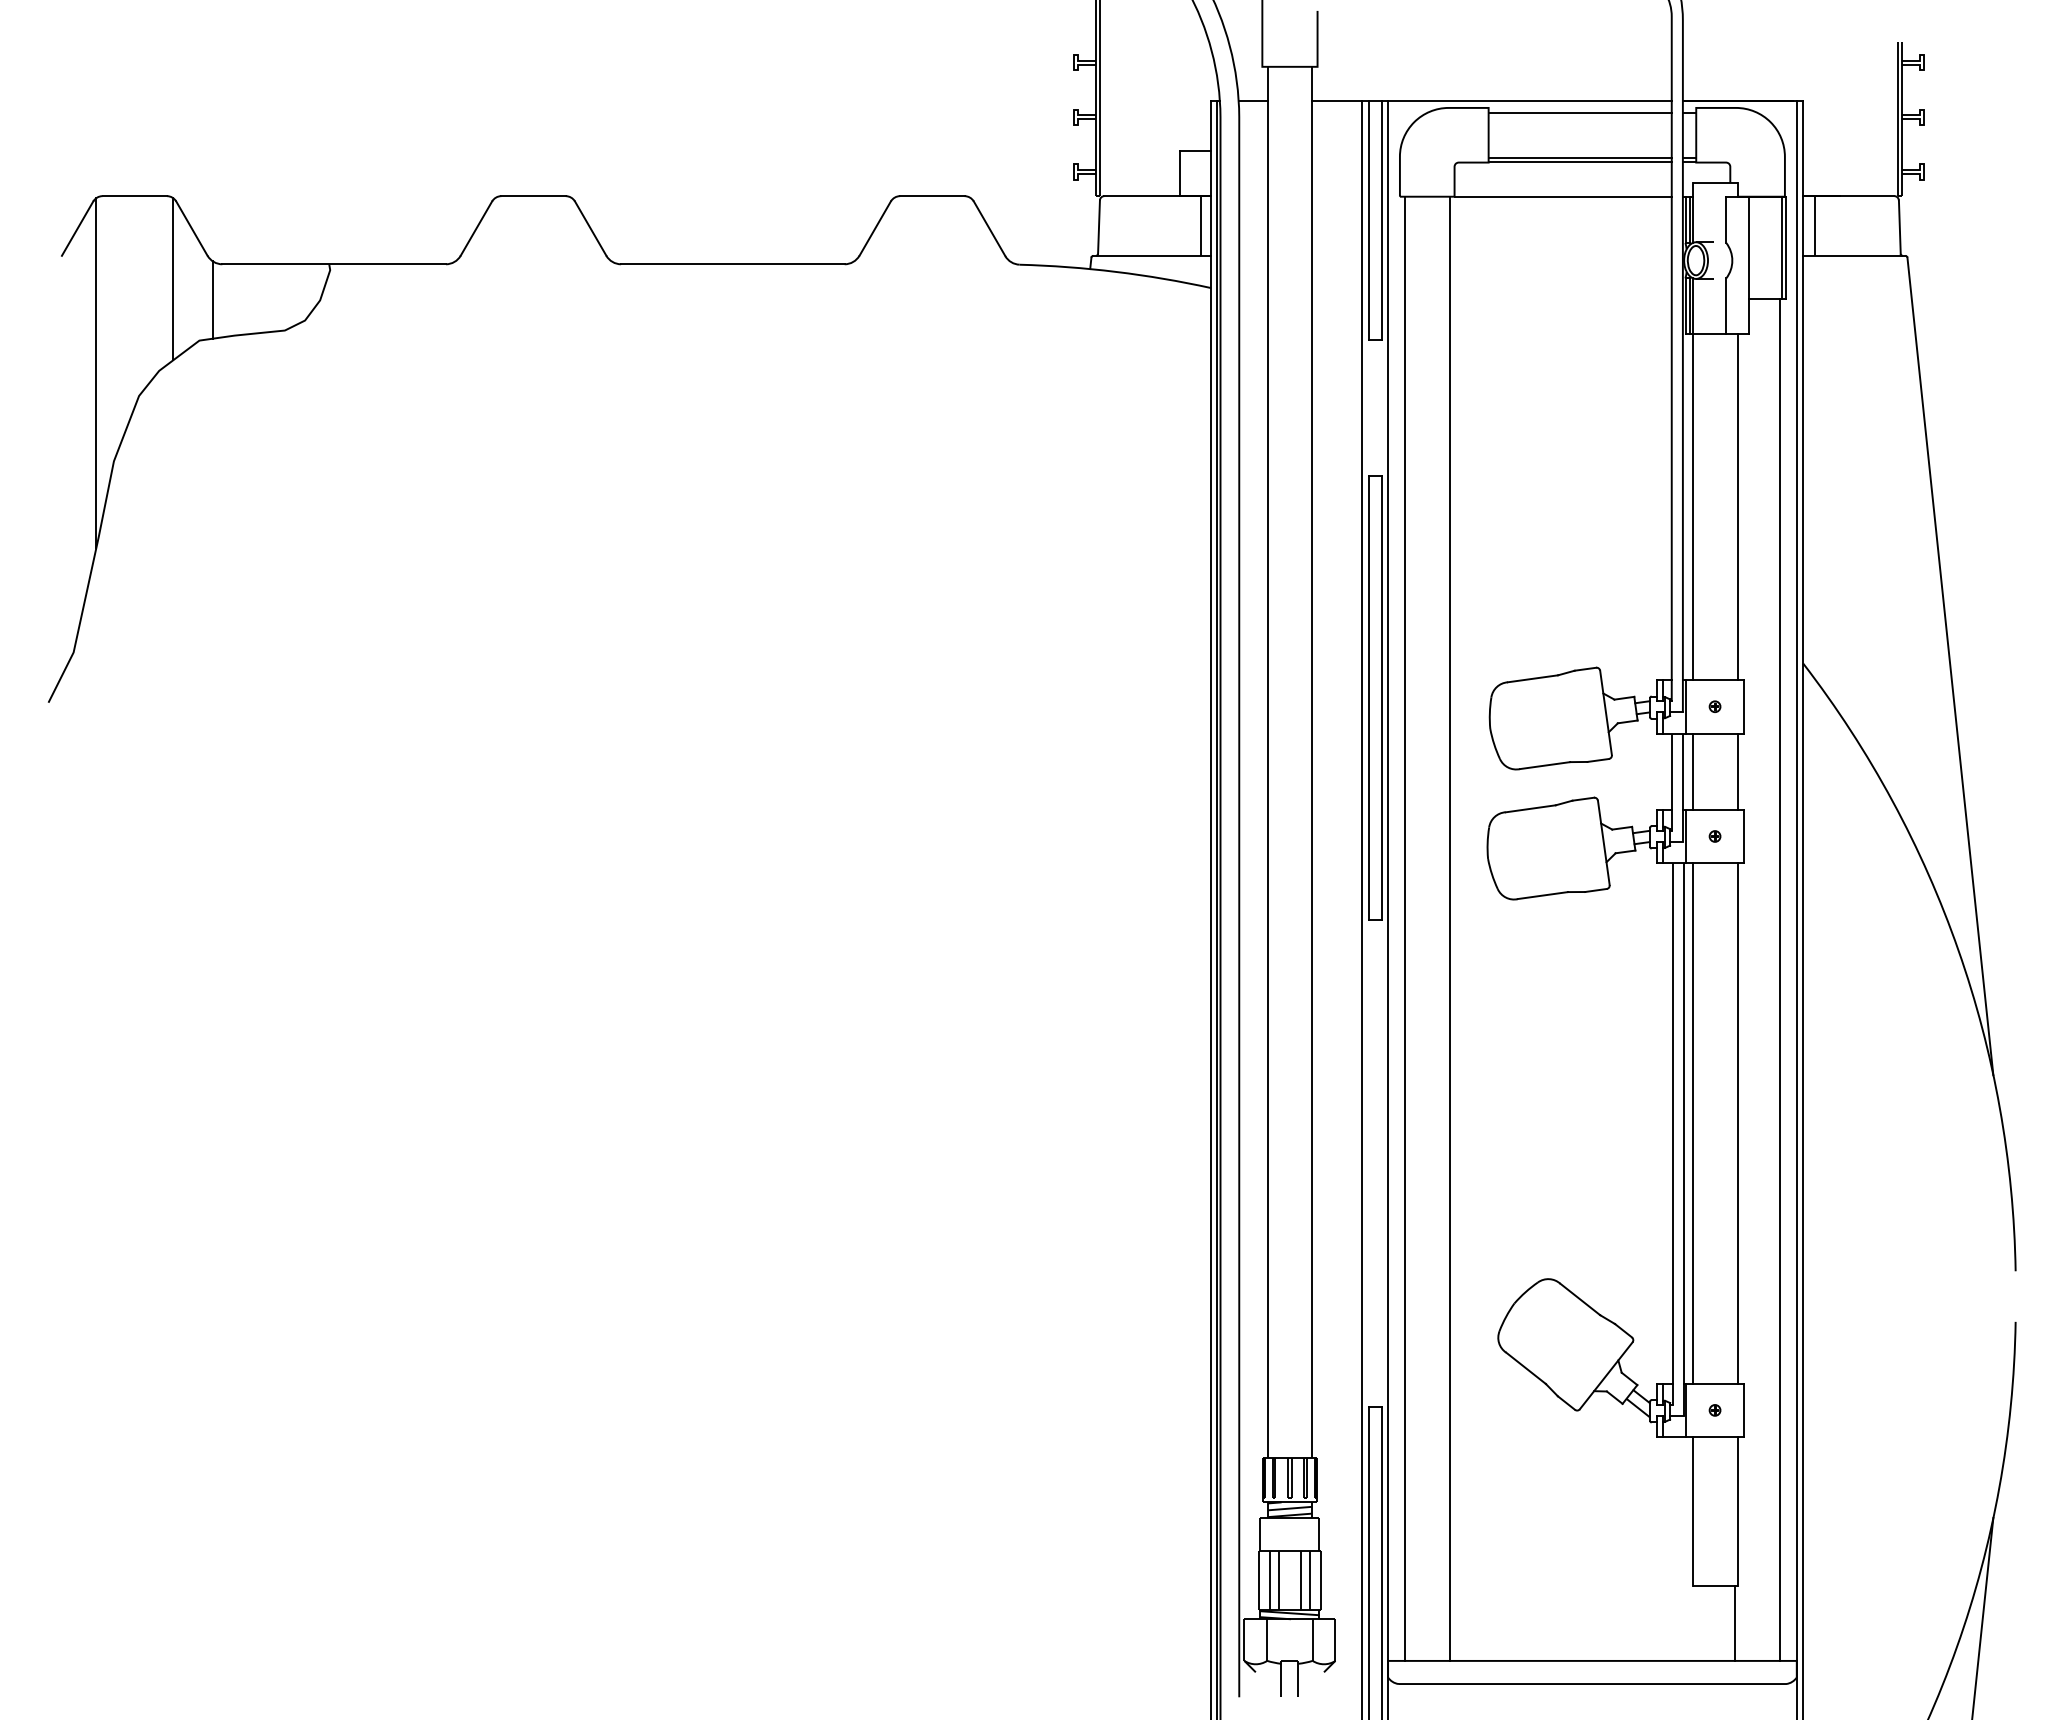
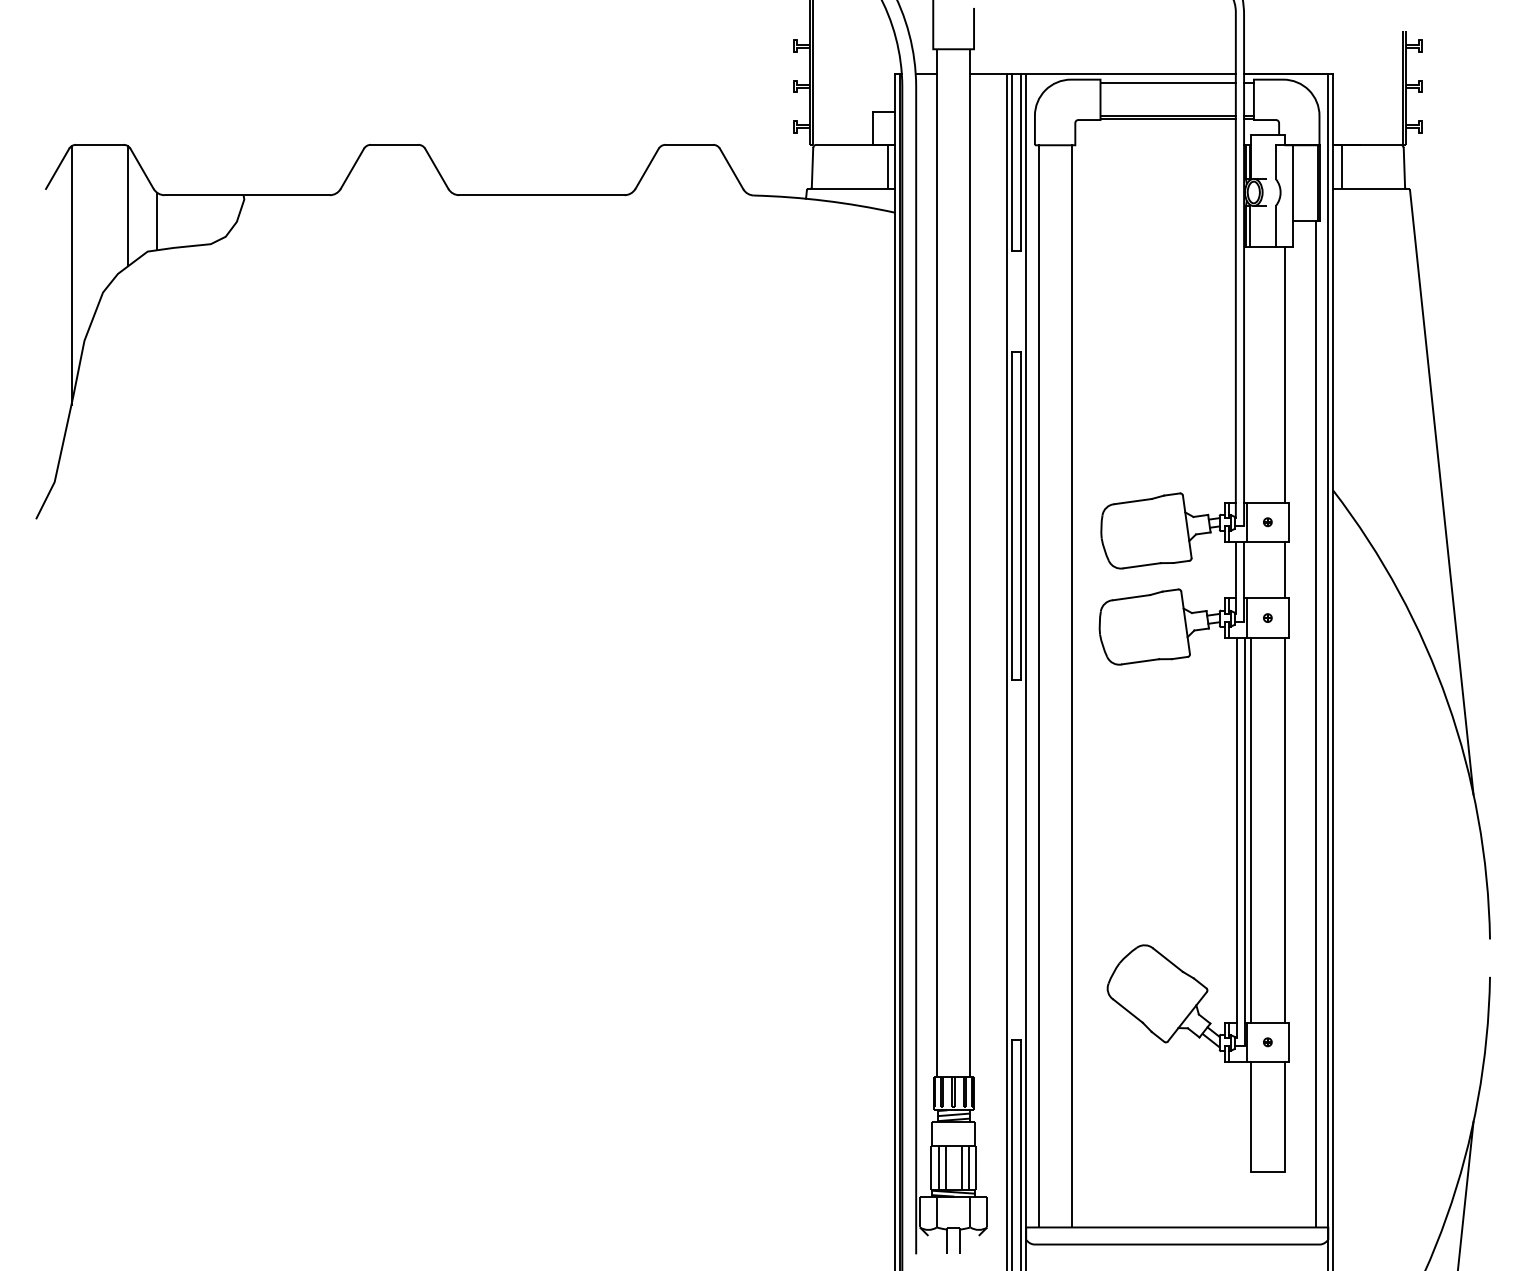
line: (1562, 196) -> (1155, 145), removed
line: (1692, 479) -> (1251, 354), removed
line: (1692, 771) -> (1251, 570), removed
line: (1735, 1622) -> (1282, 1199), removed

